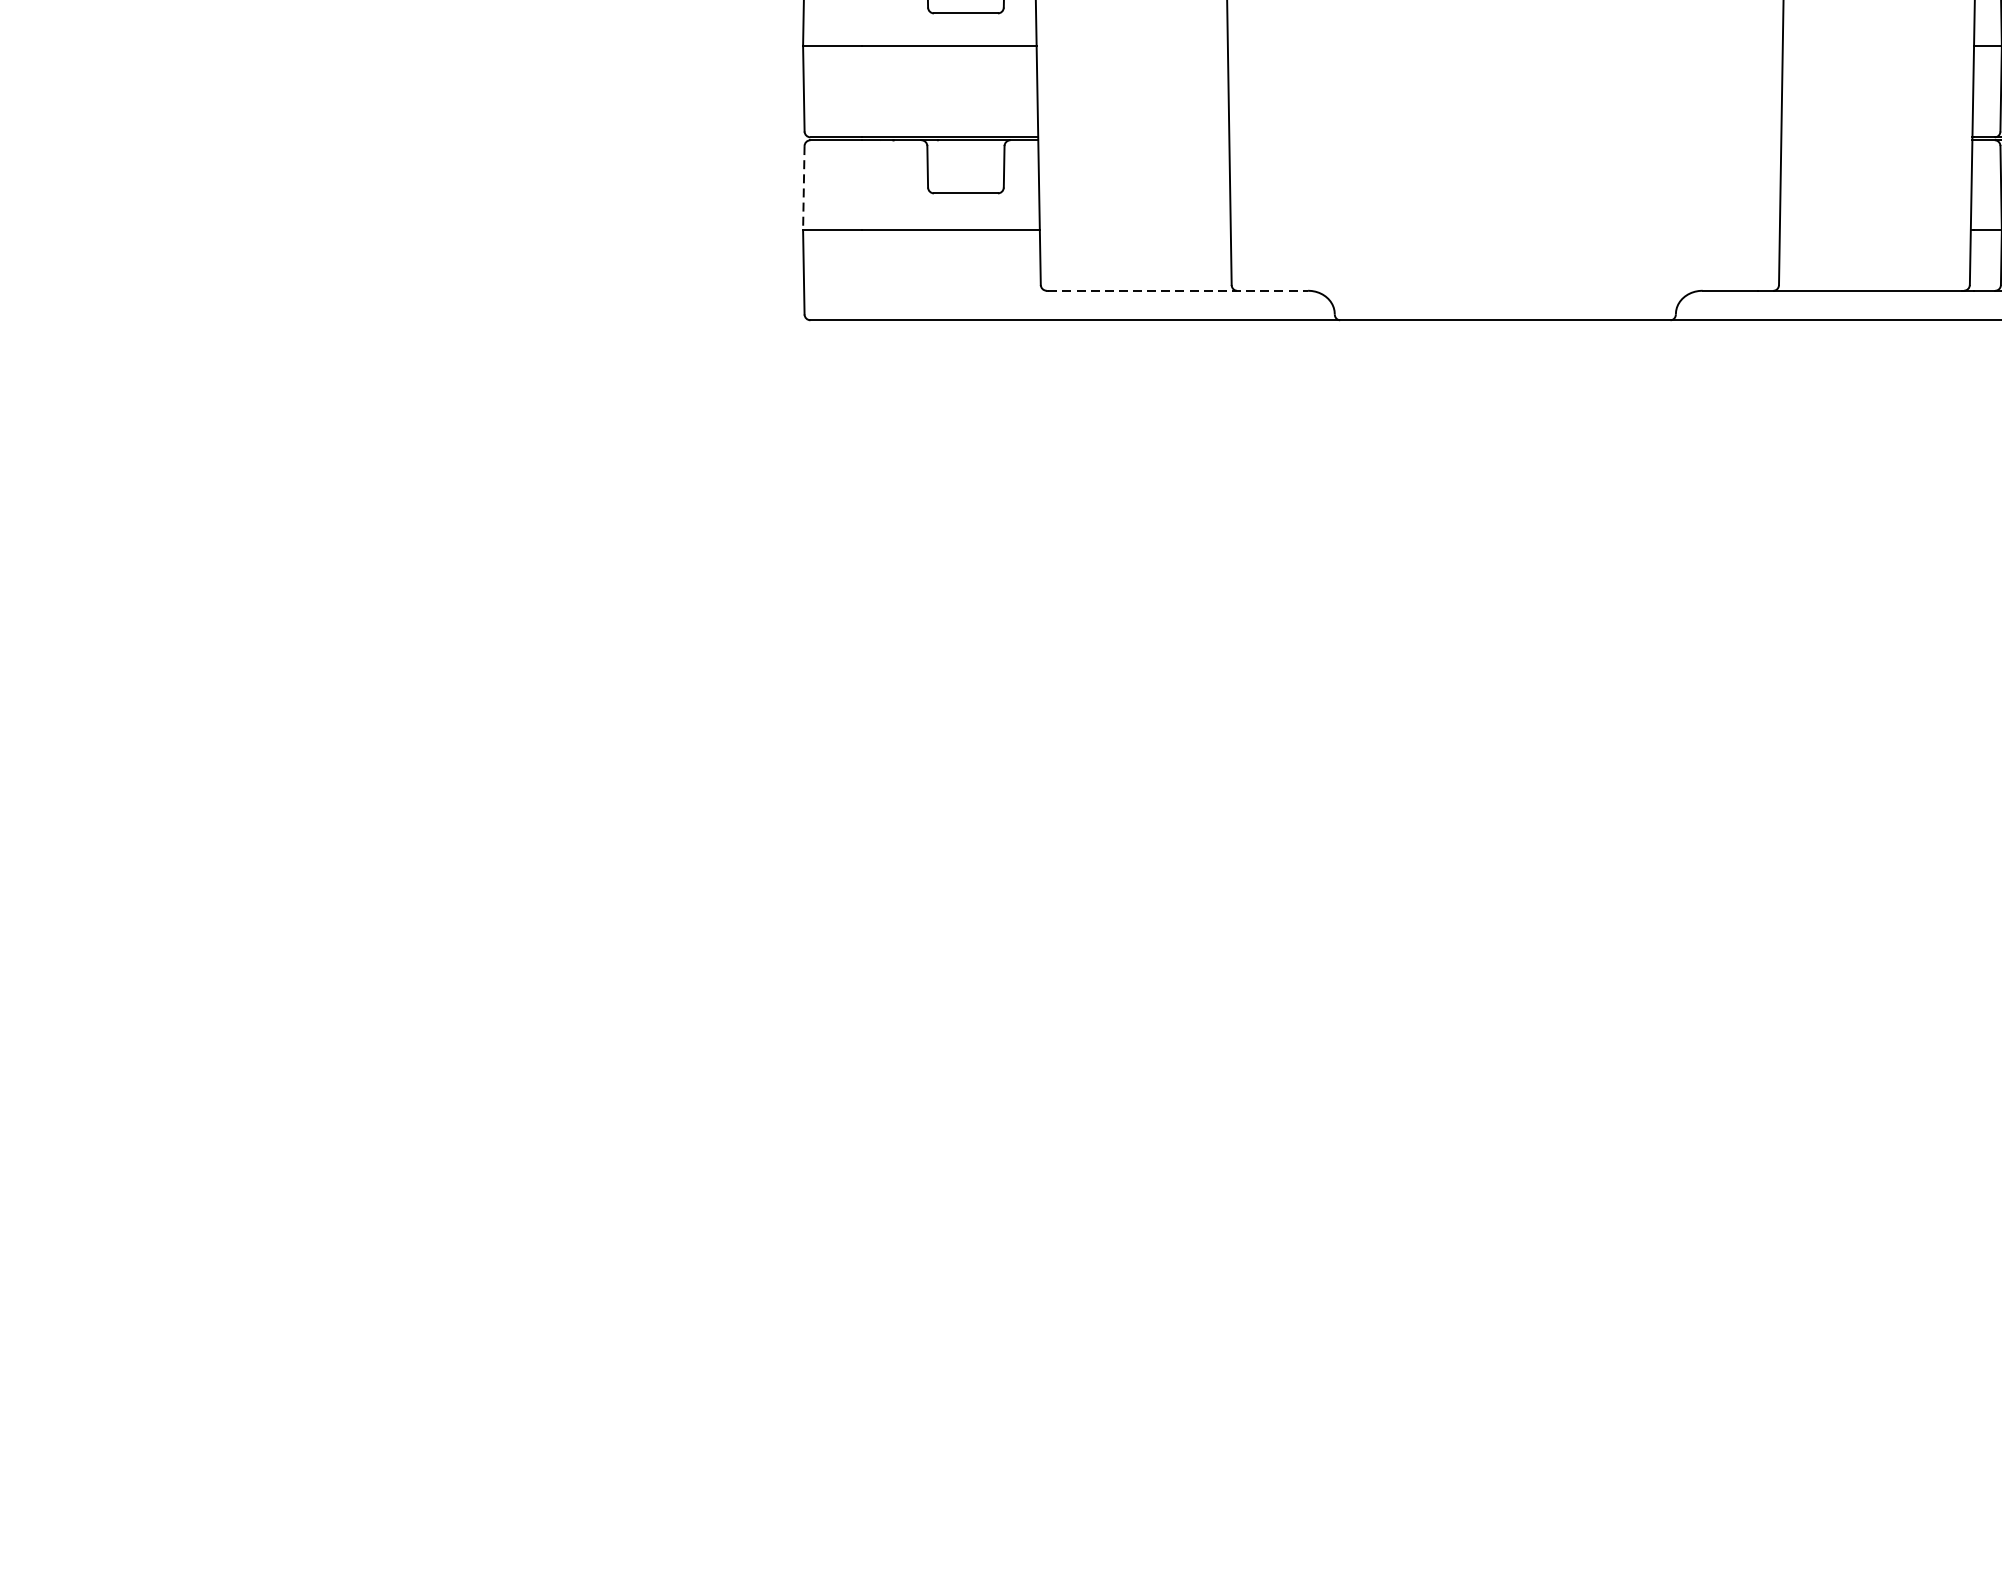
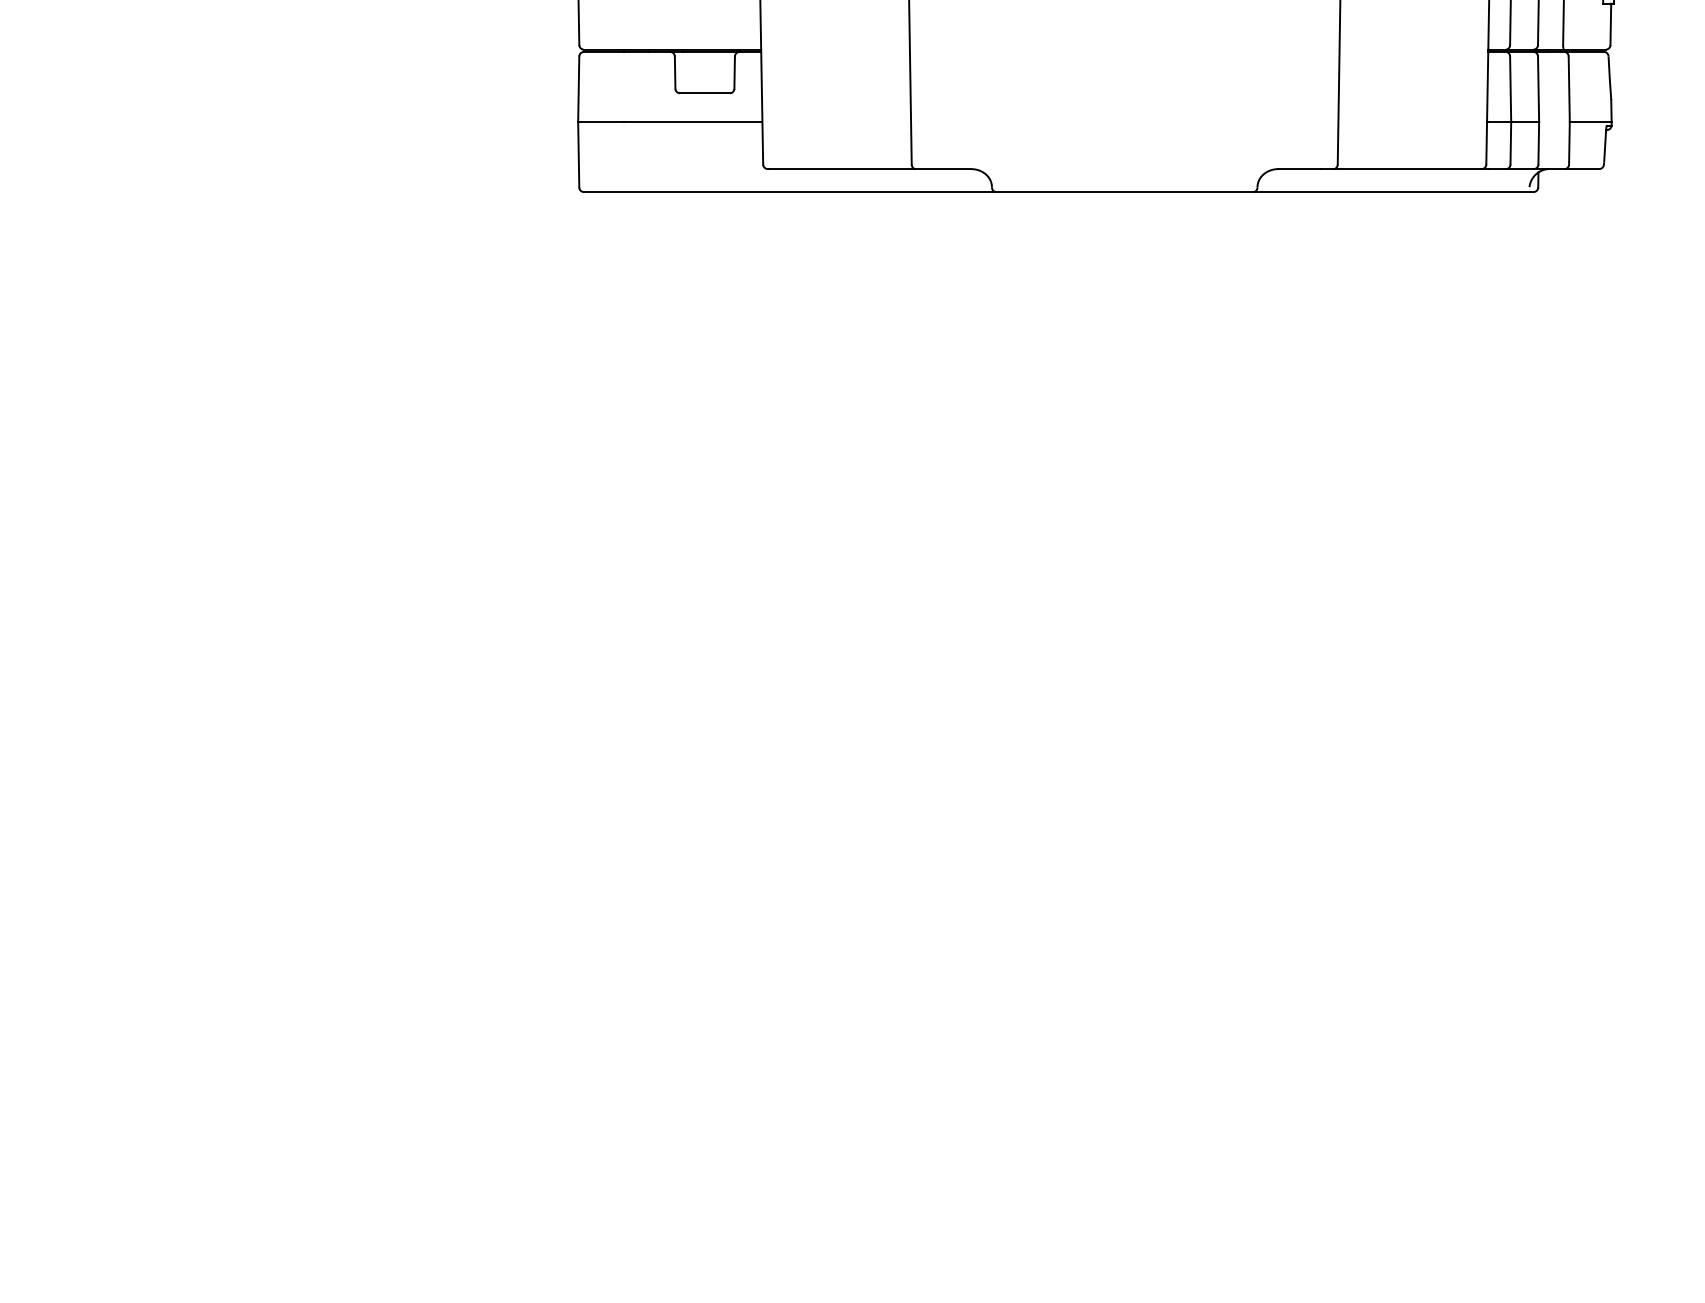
line: (803, 188) -> (578, 89), dashed -> solid
line: (1178, 291) -> (870, 169), dashed -> solid

